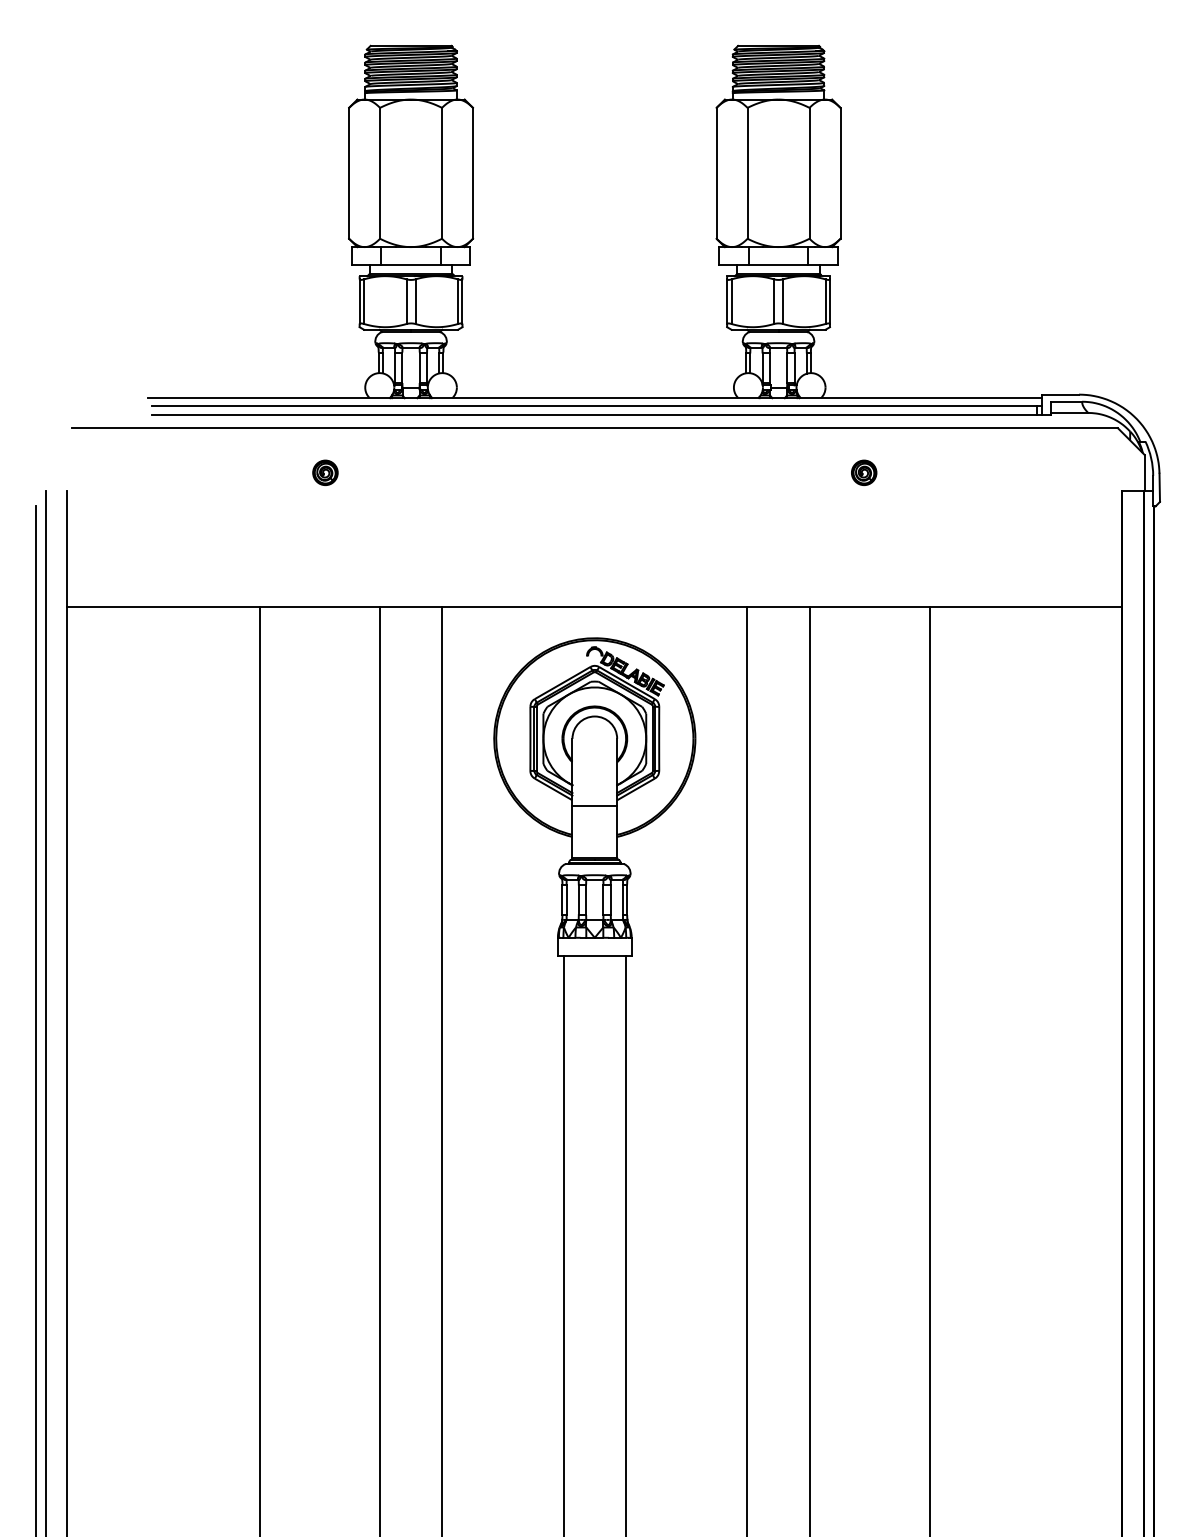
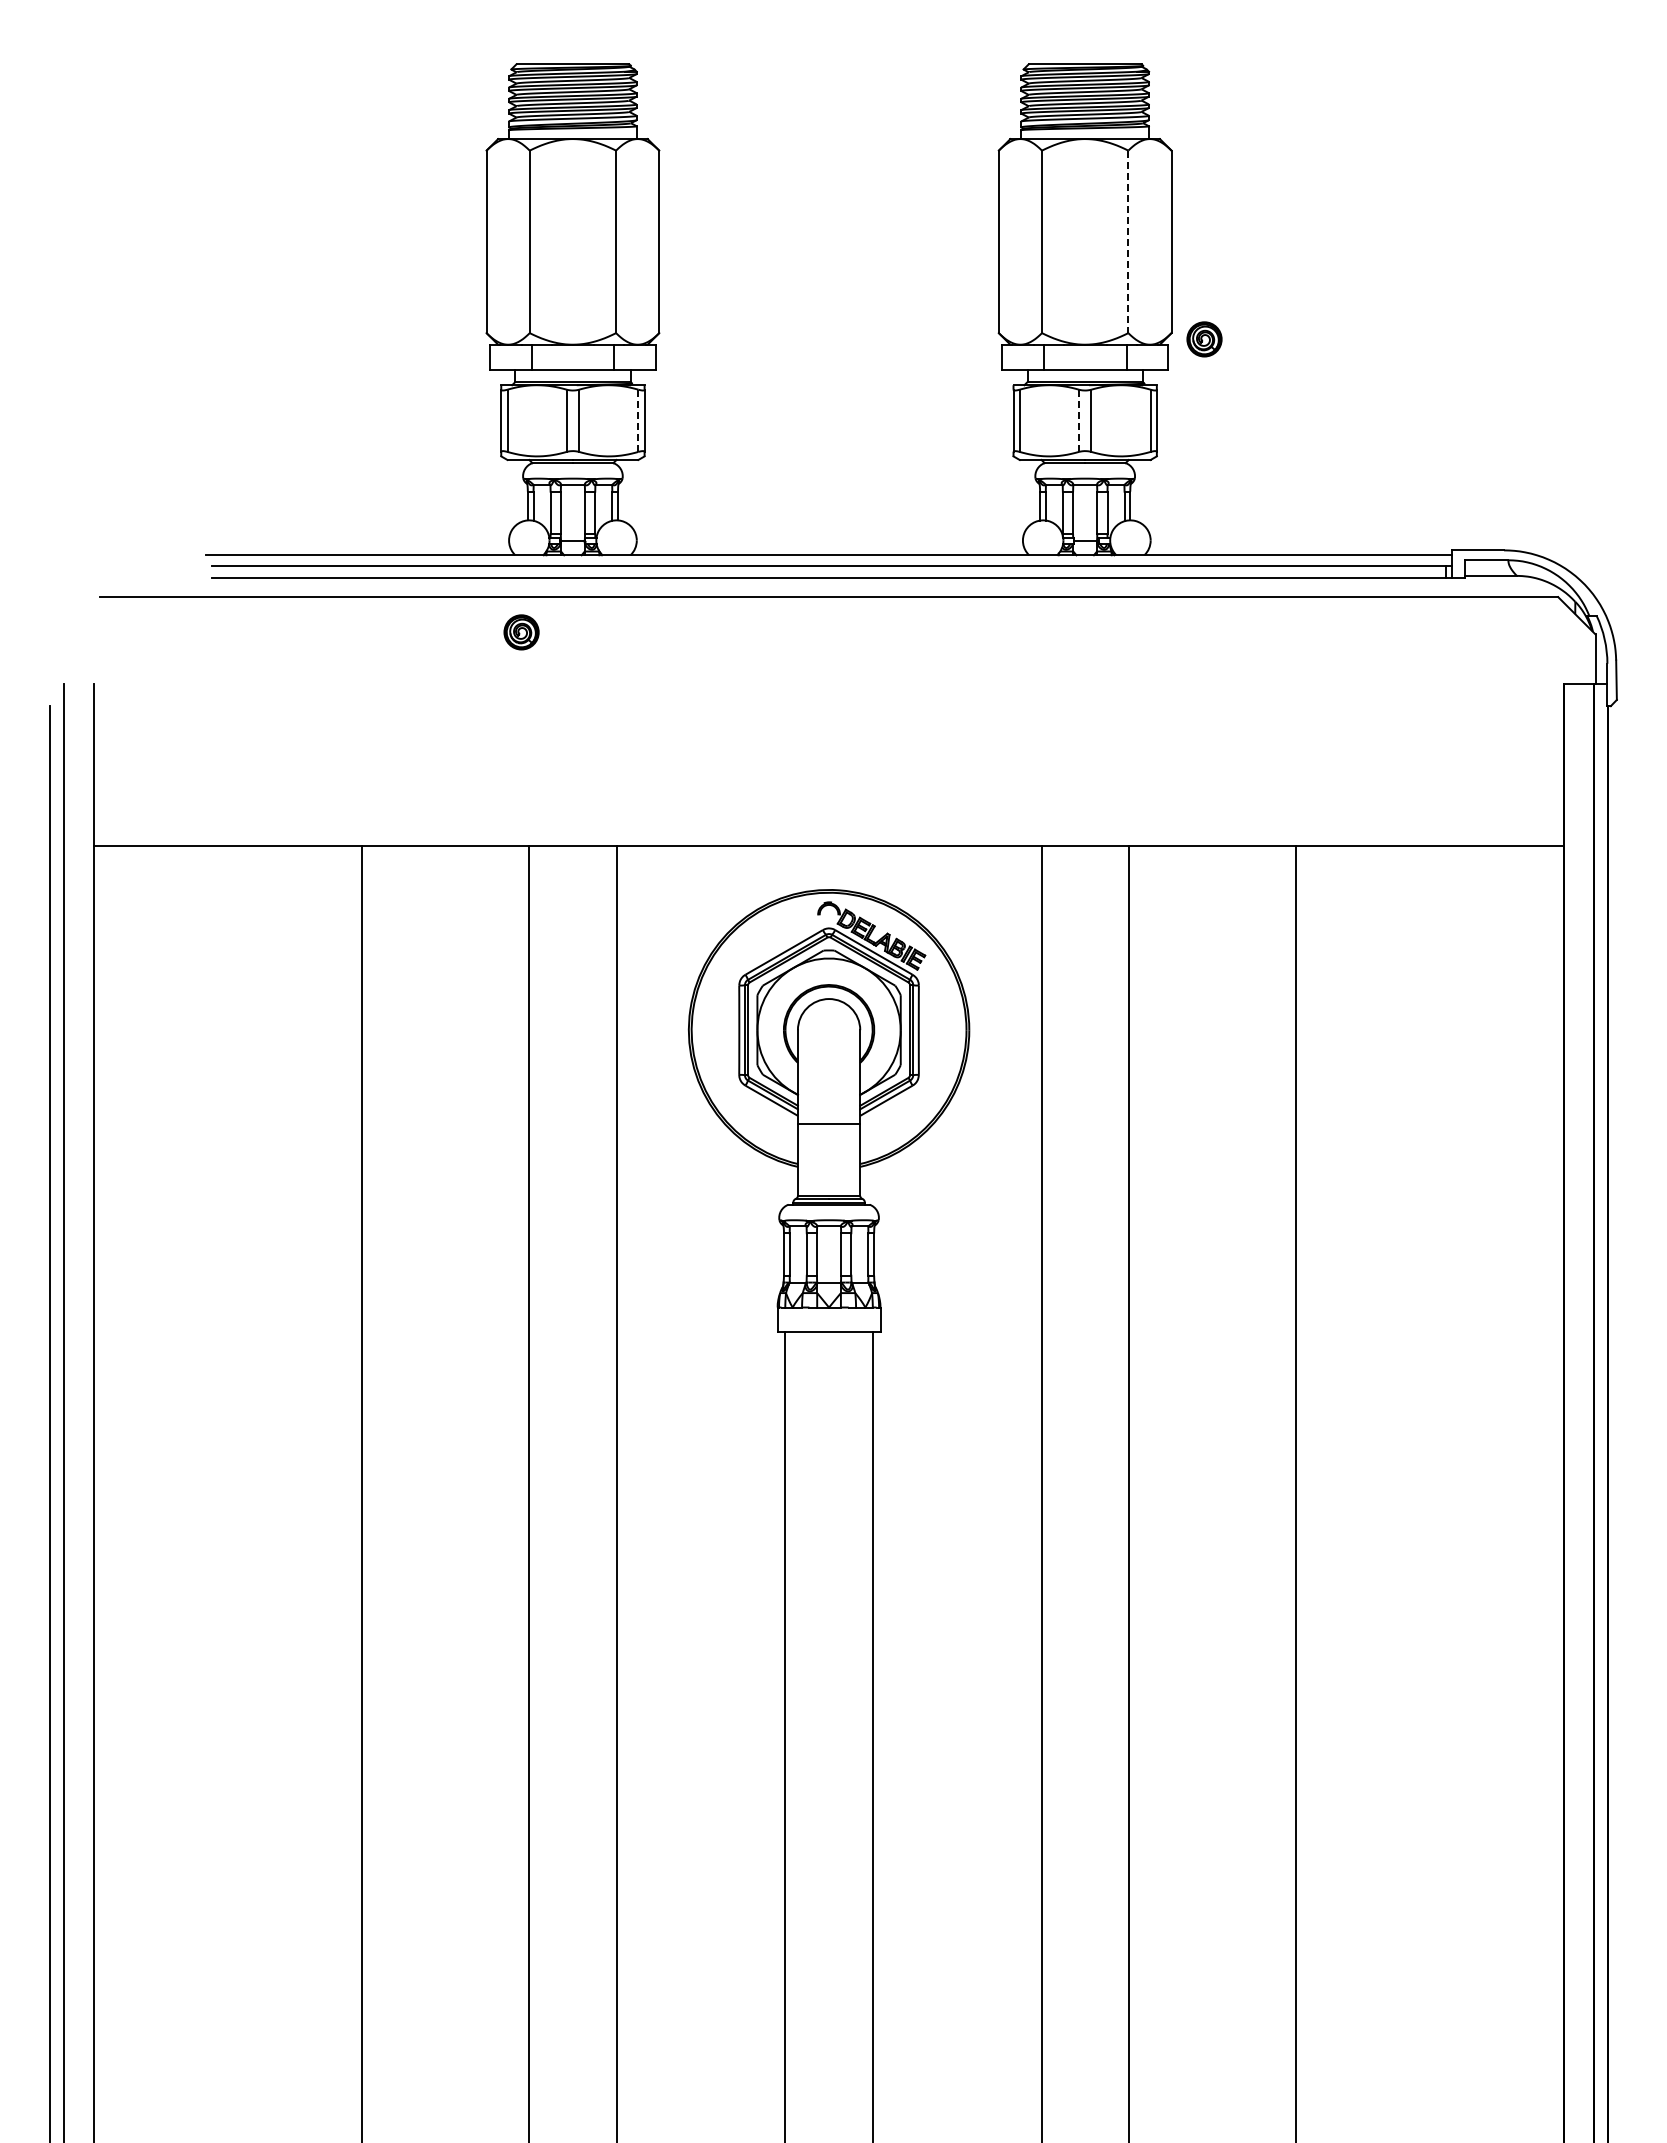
line: (809, 173) -> (1128, 242), solid -> dashed
line: (458, 301) -> (638, 420), solid -> dashed
line: (773, 302) -> (1078, 421), solid -> dashed
part: (325, 472) -> (521, 632), moved
part: (864, 472) -> (1204, 339), moved

